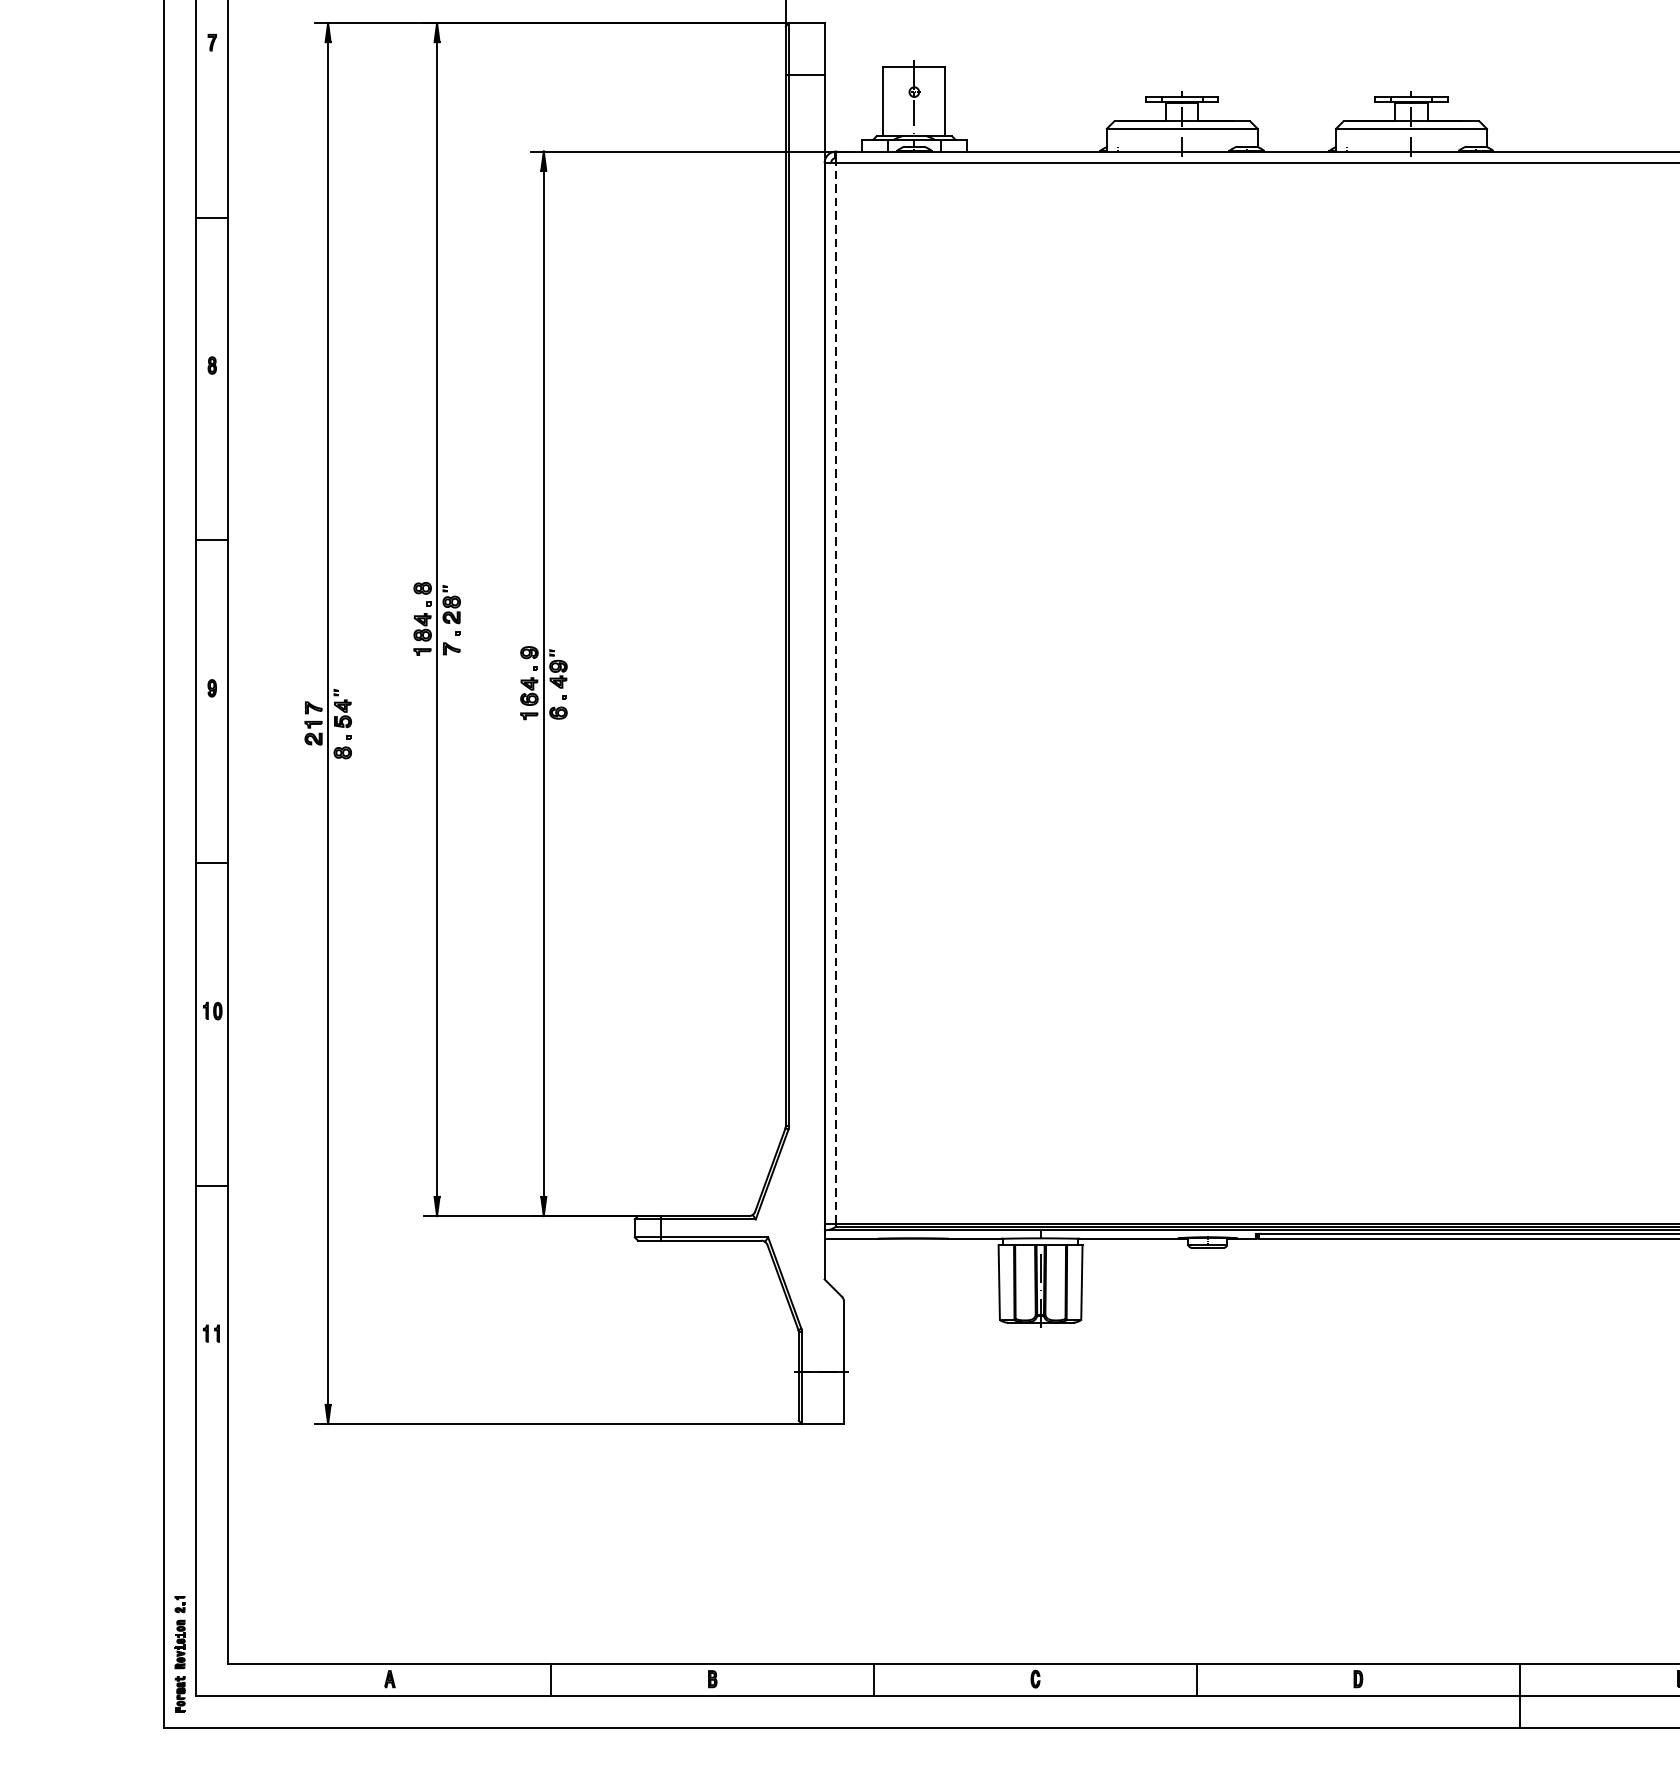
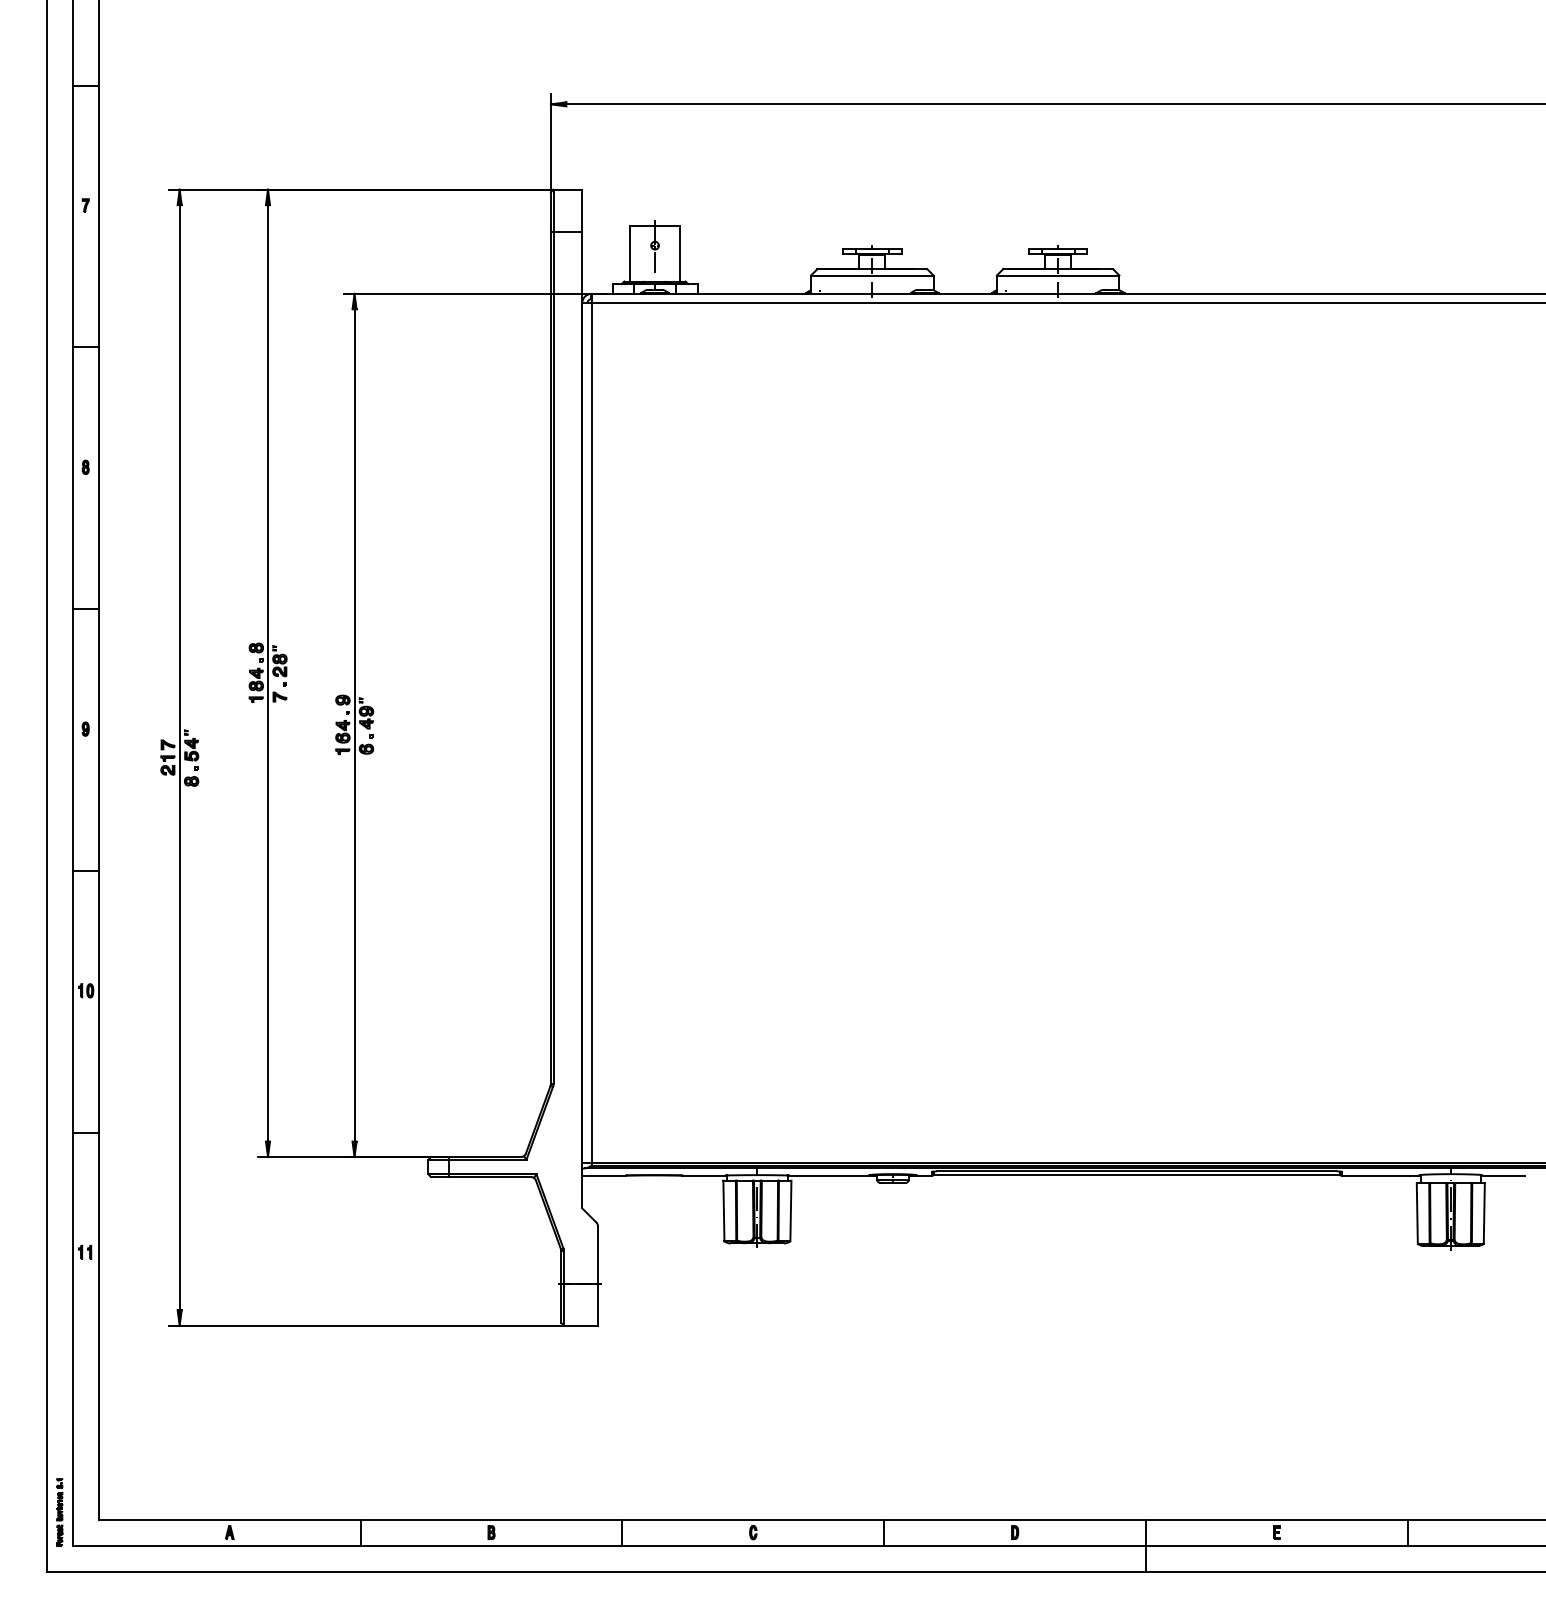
line: (835, 692) -> (591, 732), dashed -> solid
part: (179, 1654) -> (59, 1512), size x0.71

